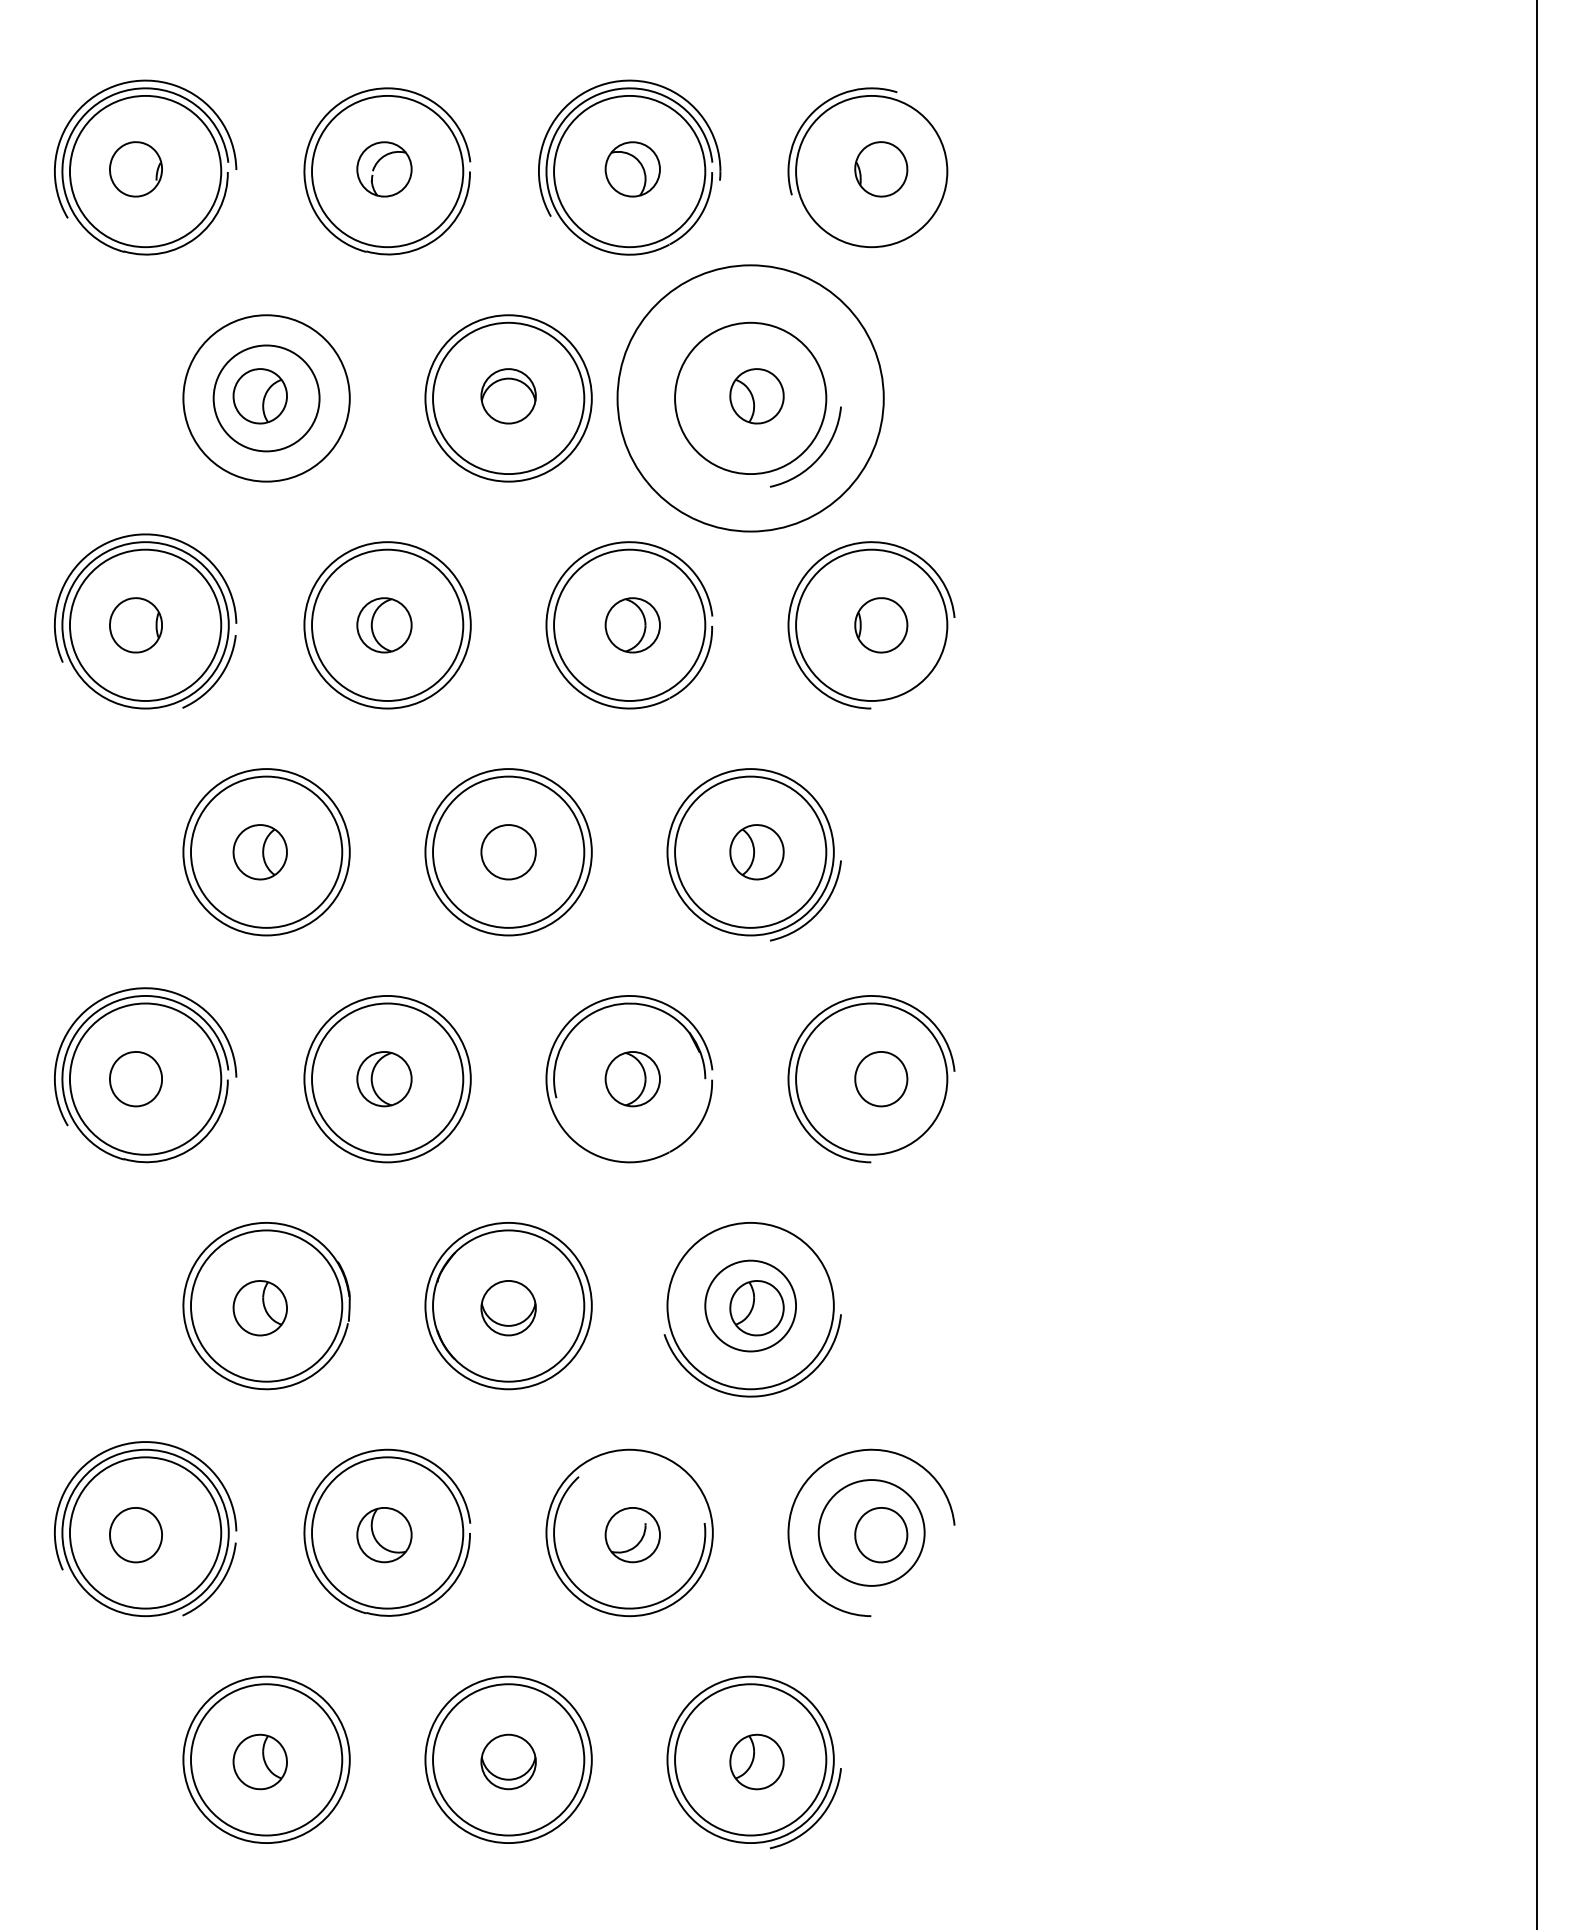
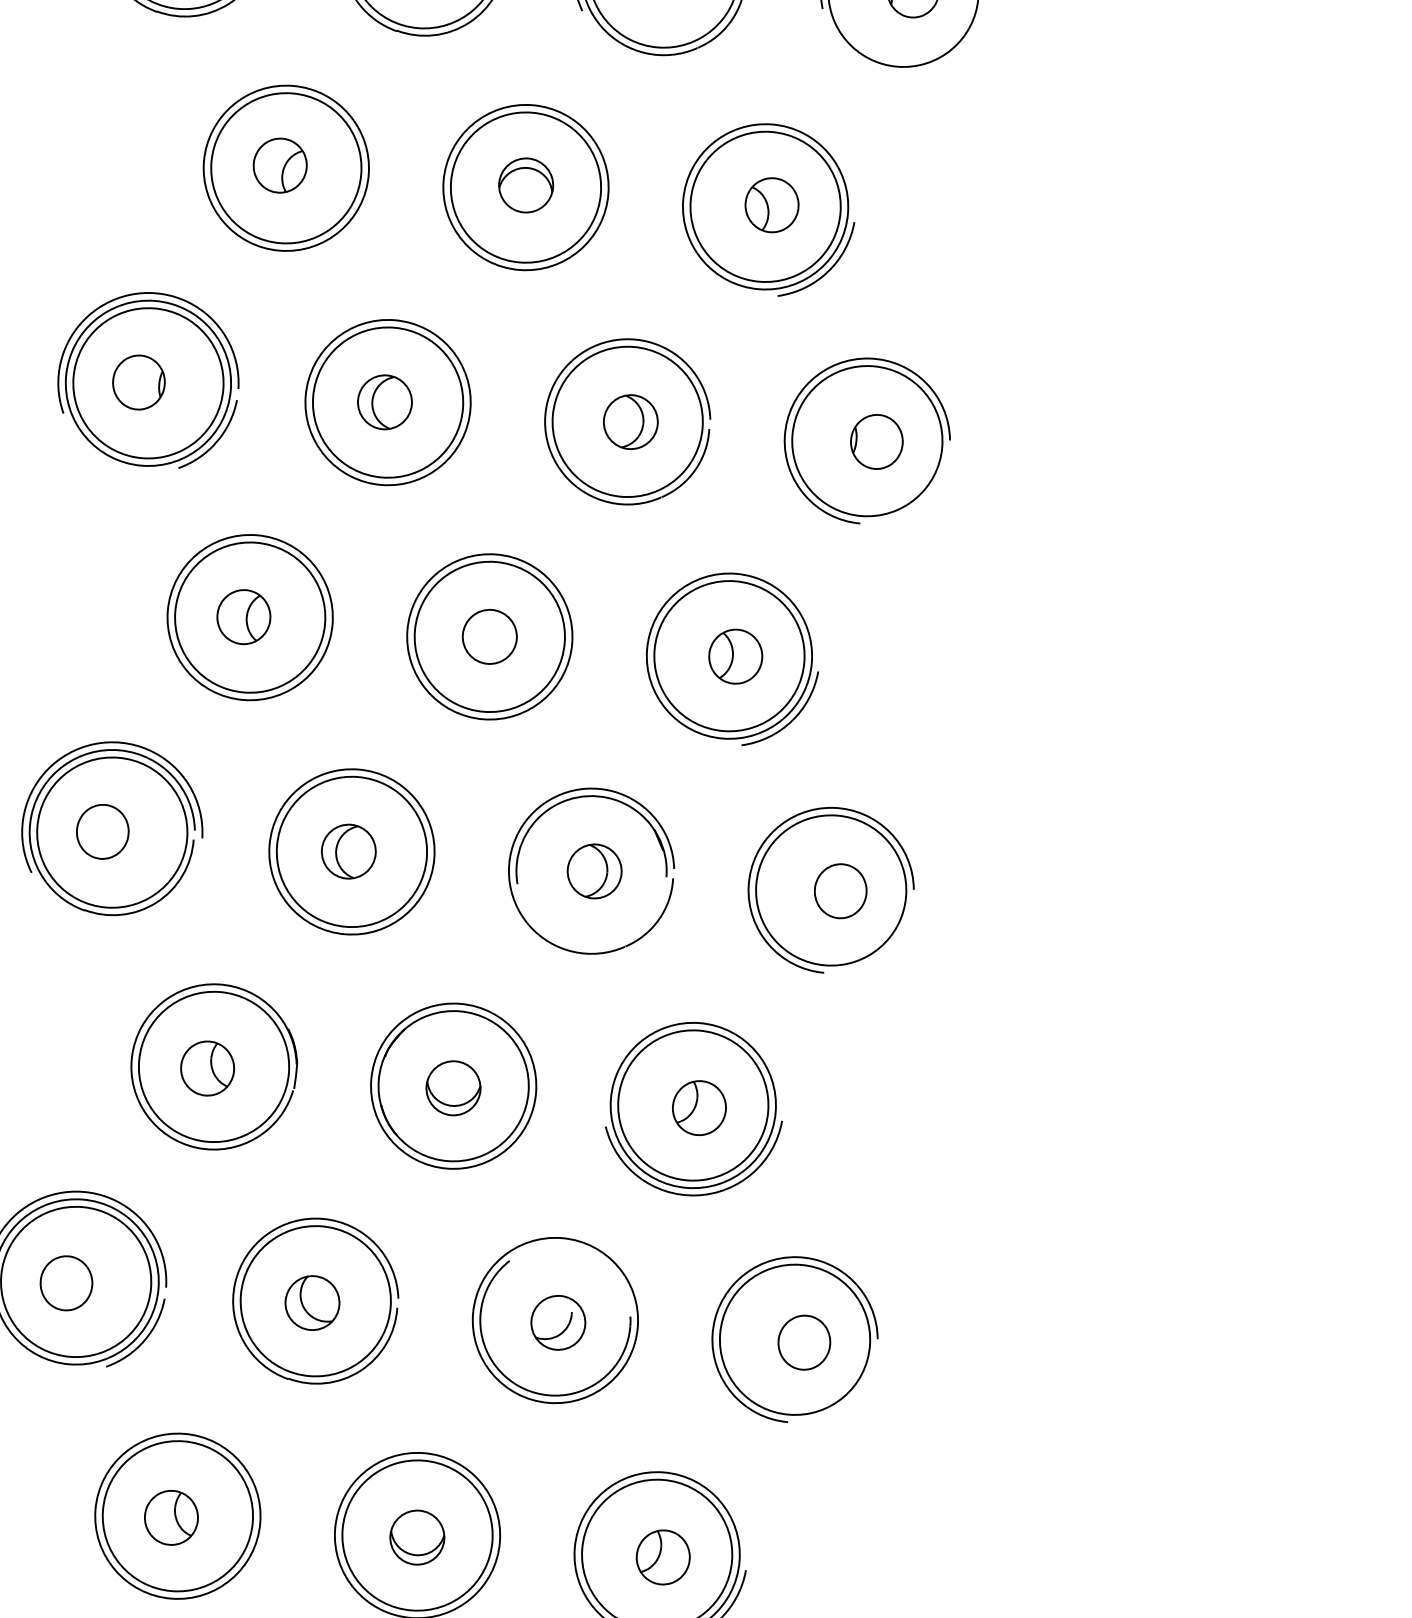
circle: (266, 398) -> (286, 168), size x1.43
circle: (750, 398) -> (765, 206), size x0.62
circle: (750, 1305) -> (693, 1104), size x1.67
circle: (871, 1532) -> (794, 1339), size x1.43

